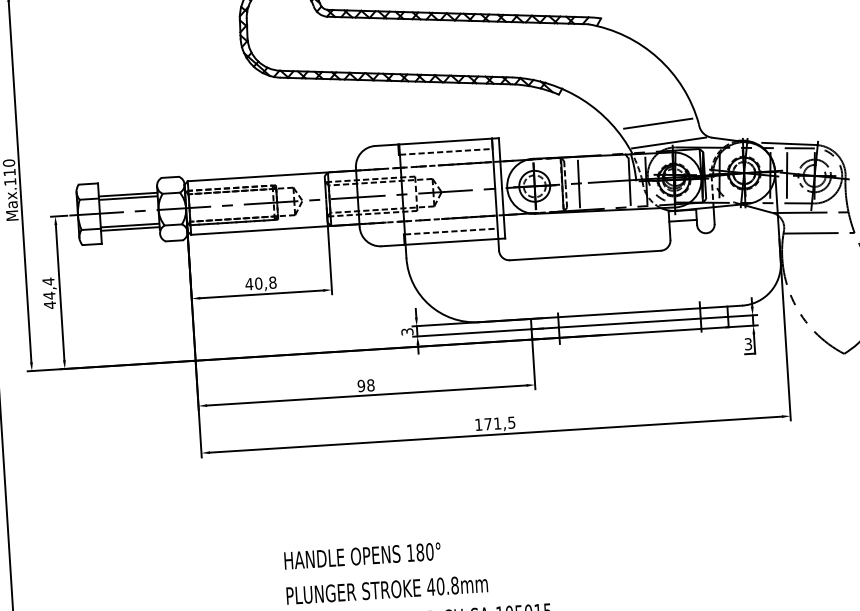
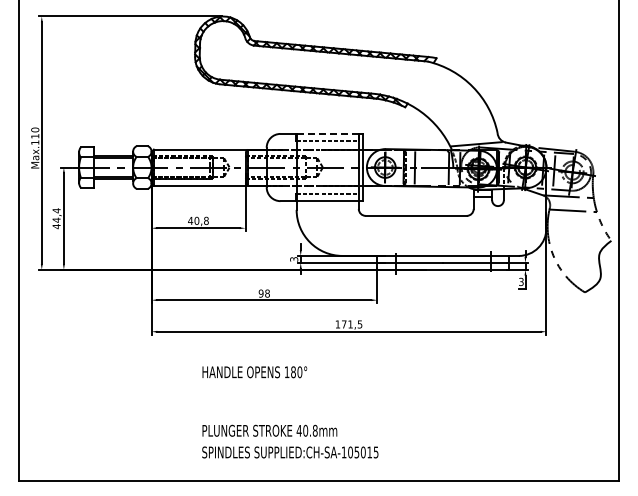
line: (658, 123) -> (470, 130), removed
line: (446, 140) -> (328, 133), solid -> dashed
text: (362, 556) -> (254, 372), moved

